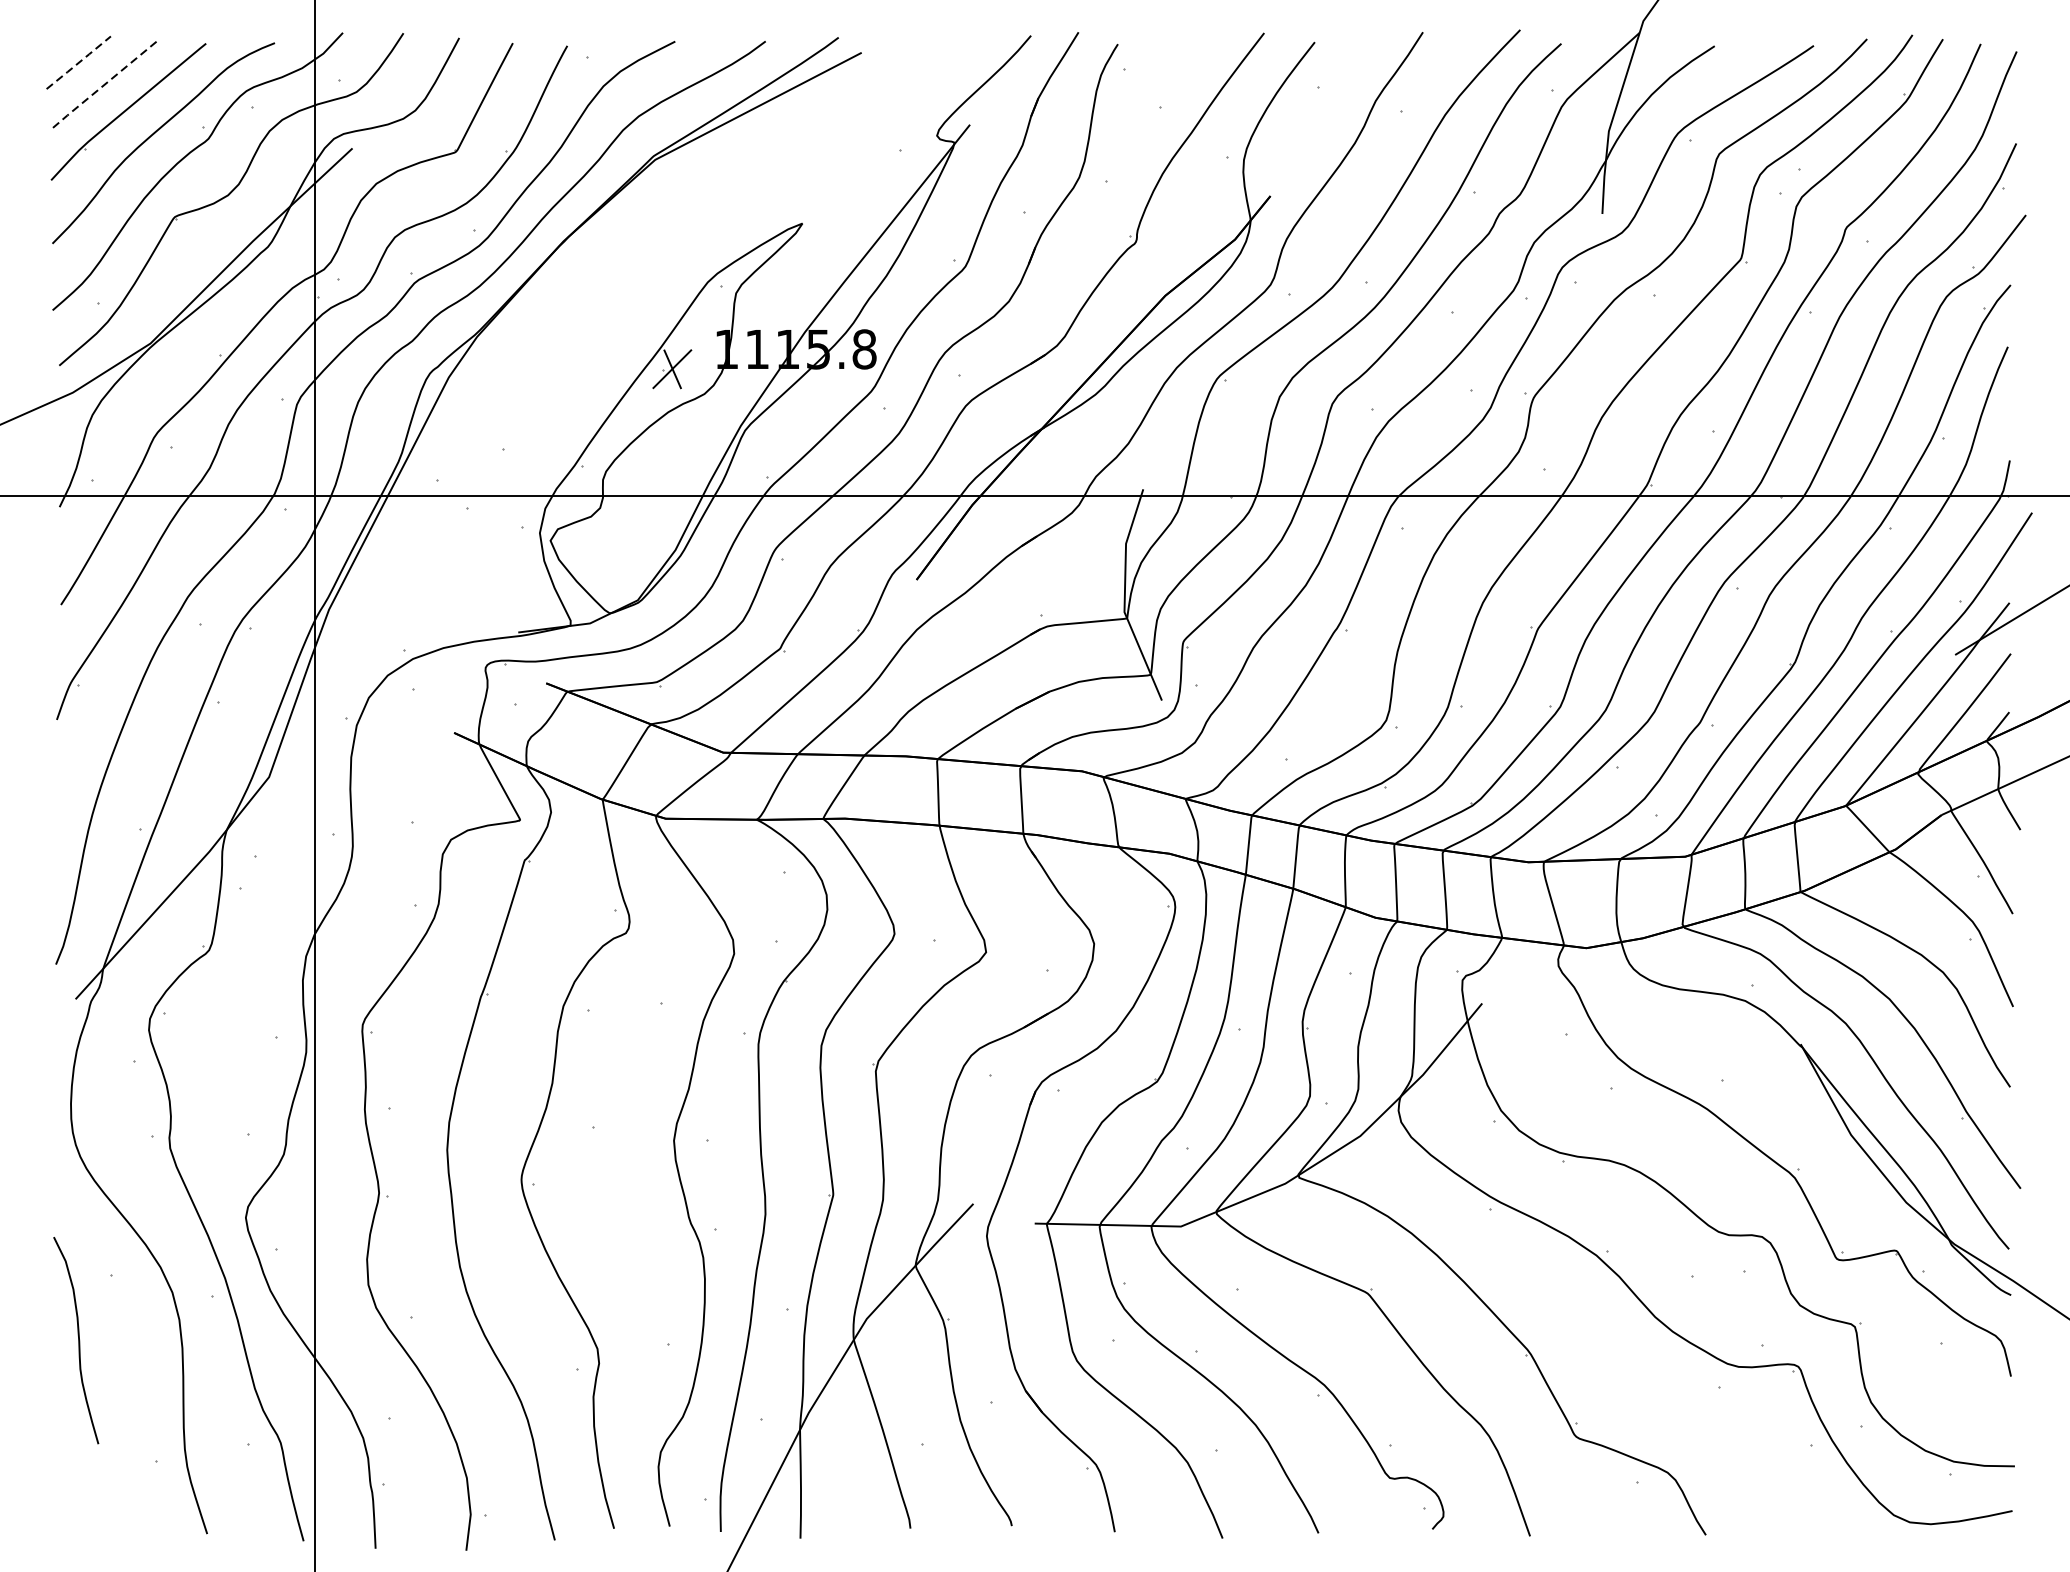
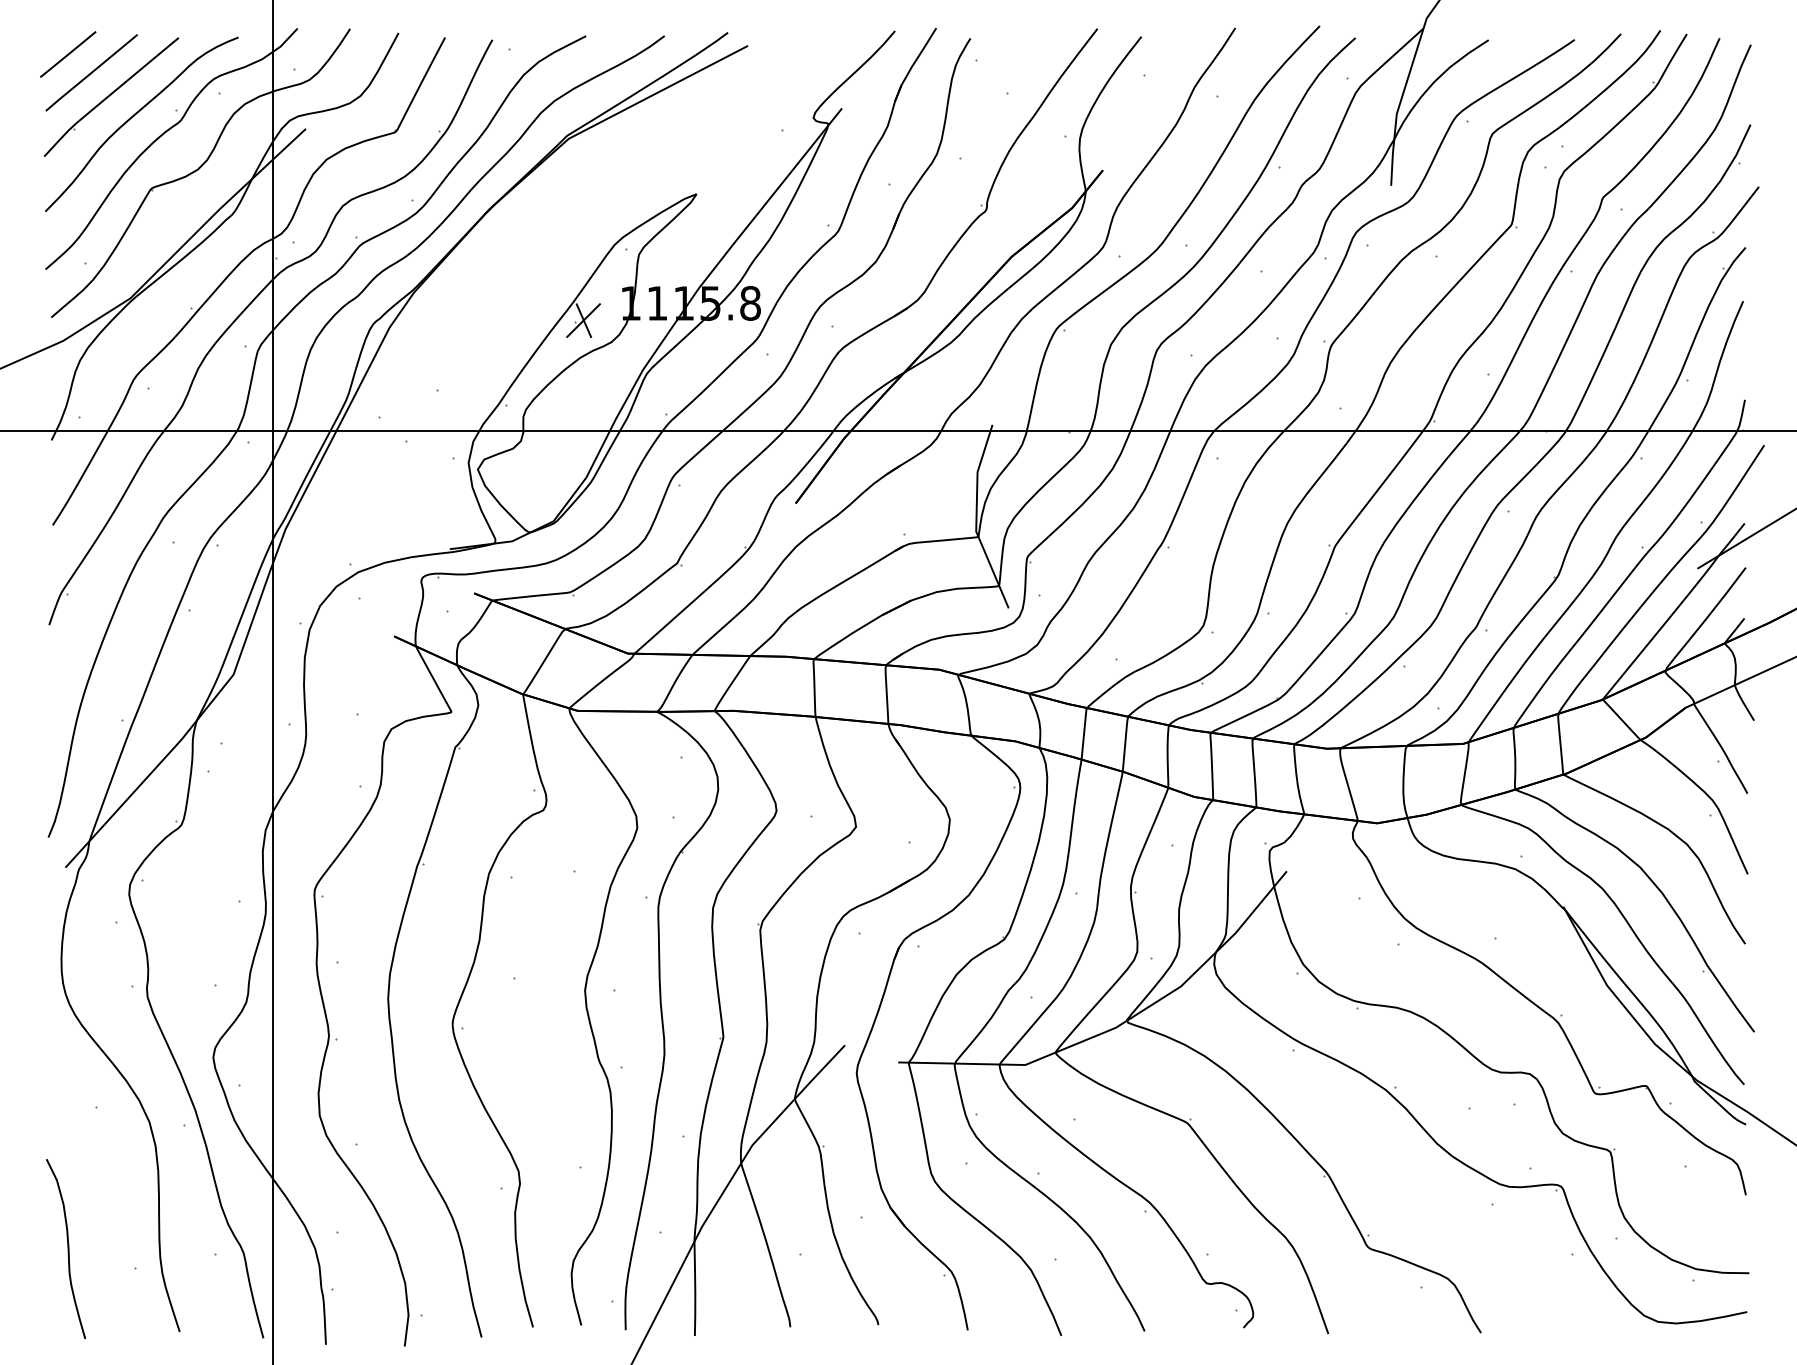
line: (79, 62) -> (68, 54), dashed -> solid
line: (105, 83) -> (91, 72), dashed -> solid
curve: (77, 1341) -> (67, 1249), moved

